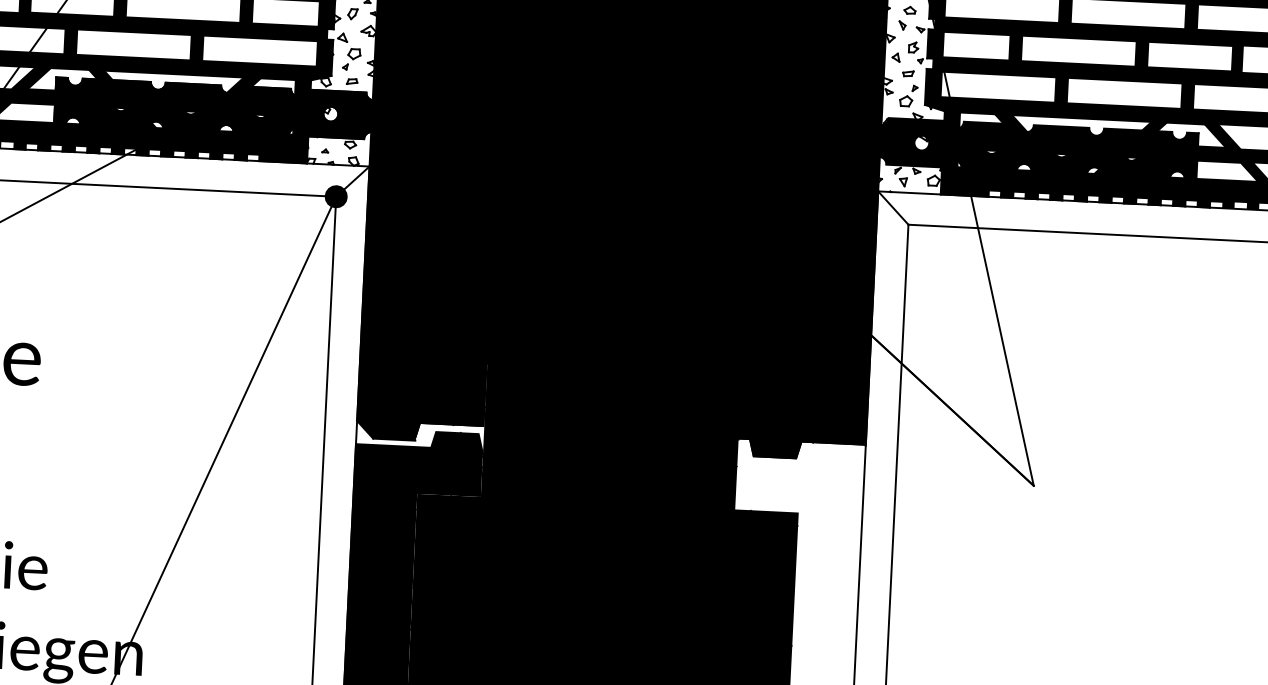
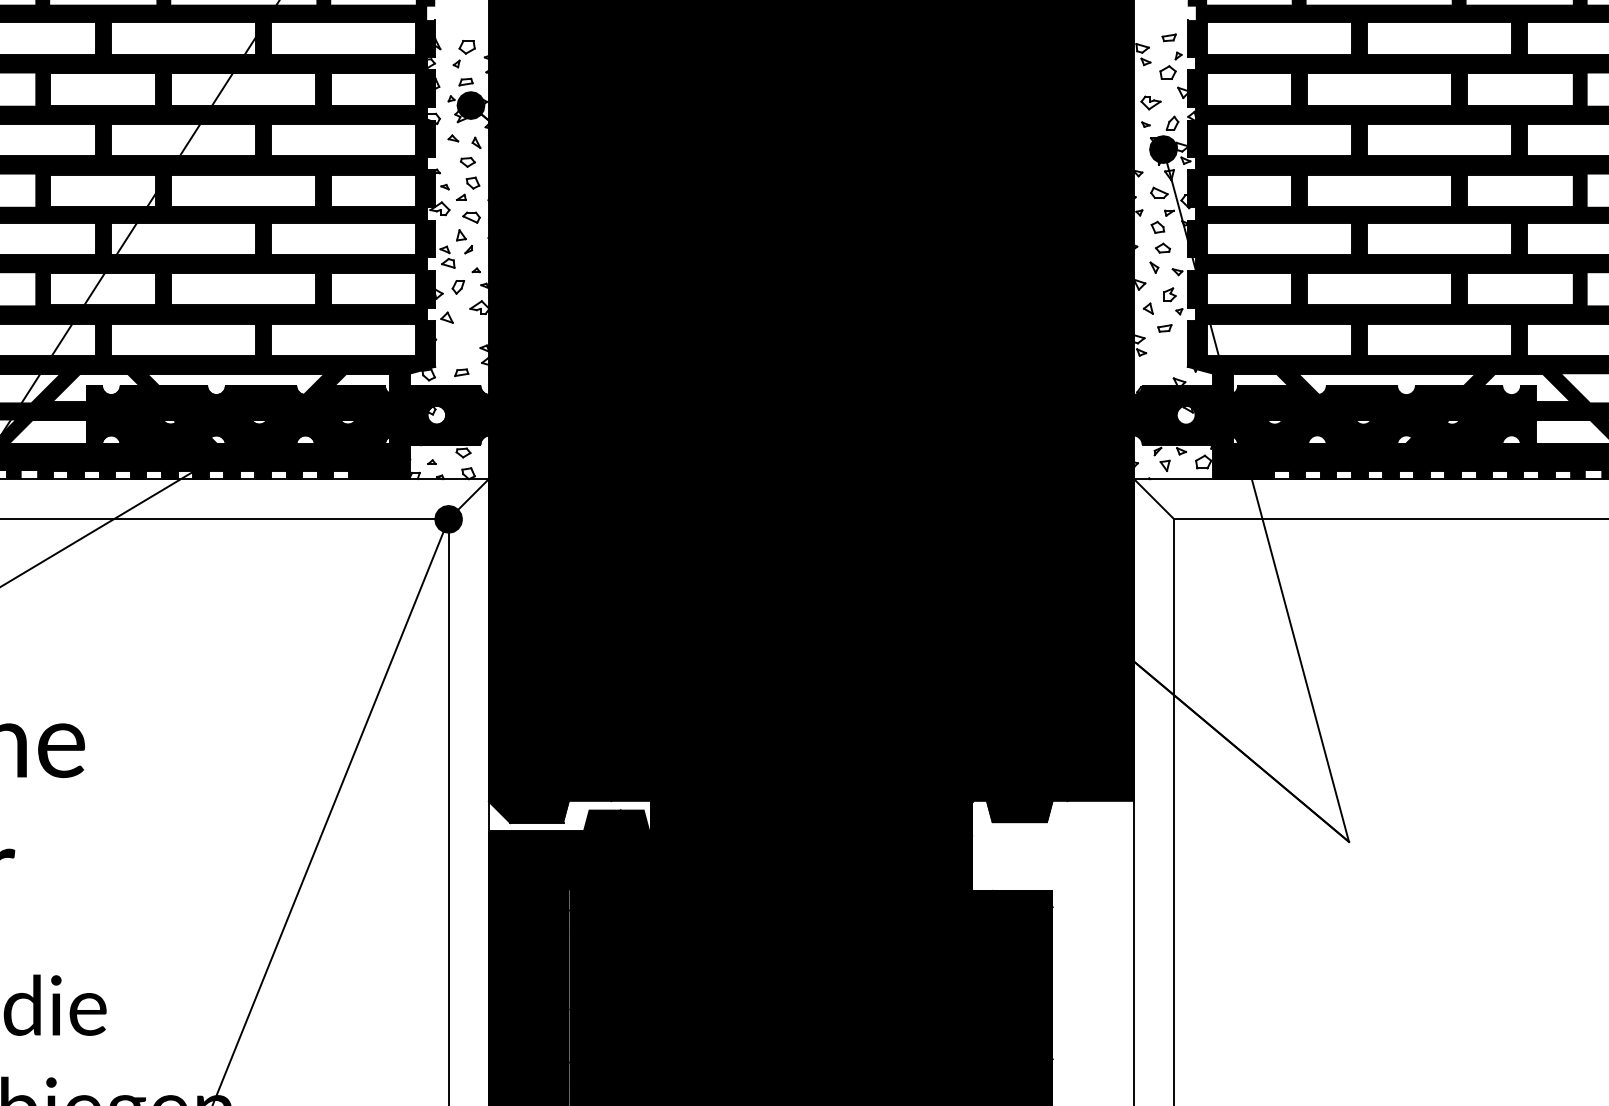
part: (351, 59) -> (459, 344), removed
part: (908, 96) -> (1166, 356), removed

